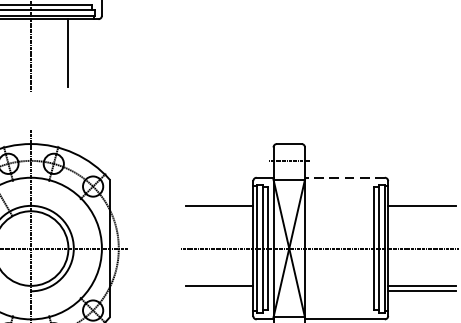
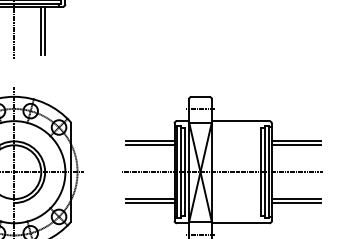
line: (74, 52) -> (45, 30), added
line: (344, 178) -> (240, 121), dashed -> solid
line: (218, 211) -> (149, 145), added
line: (420, 211) -> (295, 145), added
line: (218, 291) -> (149, 203), added

